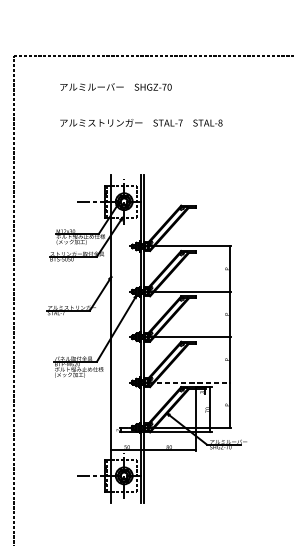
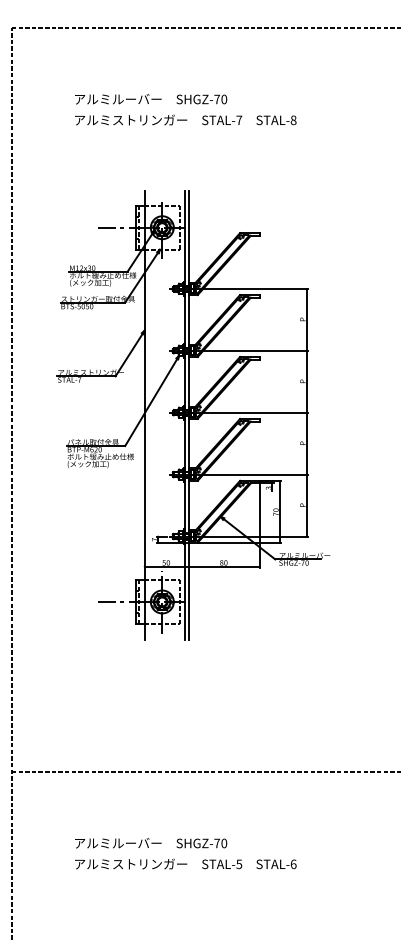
text: (116, 86) -> (151, 98), moved
line: (190, 382) -> (252, 474), dashed -> solid

